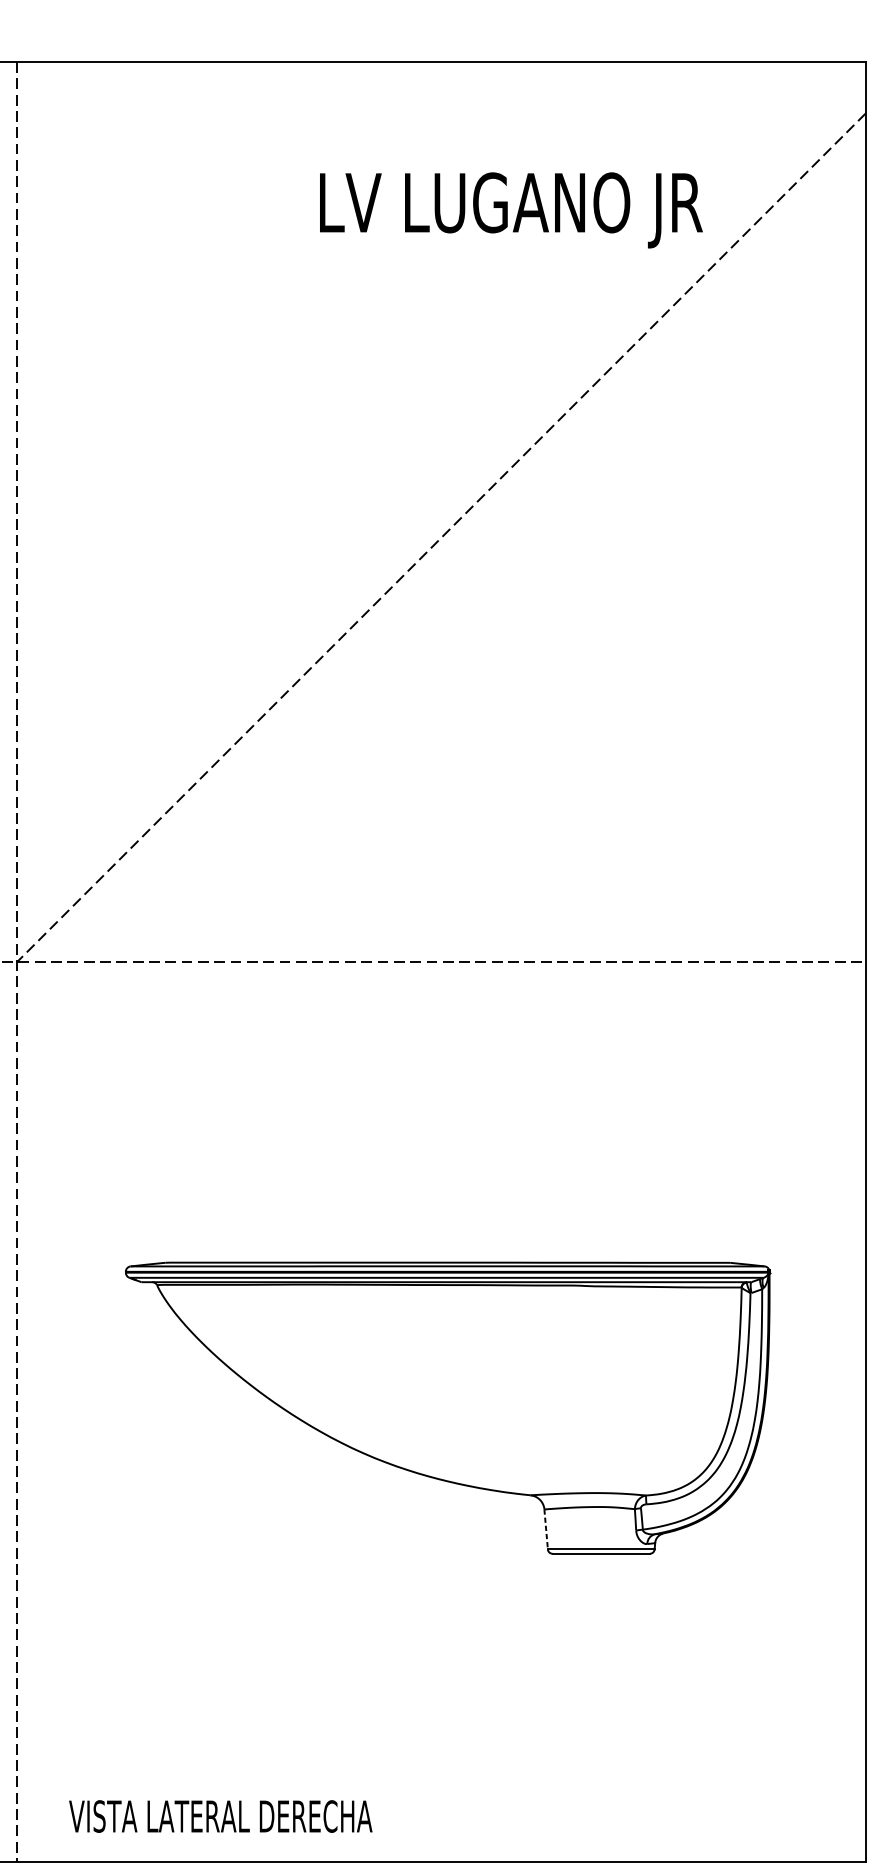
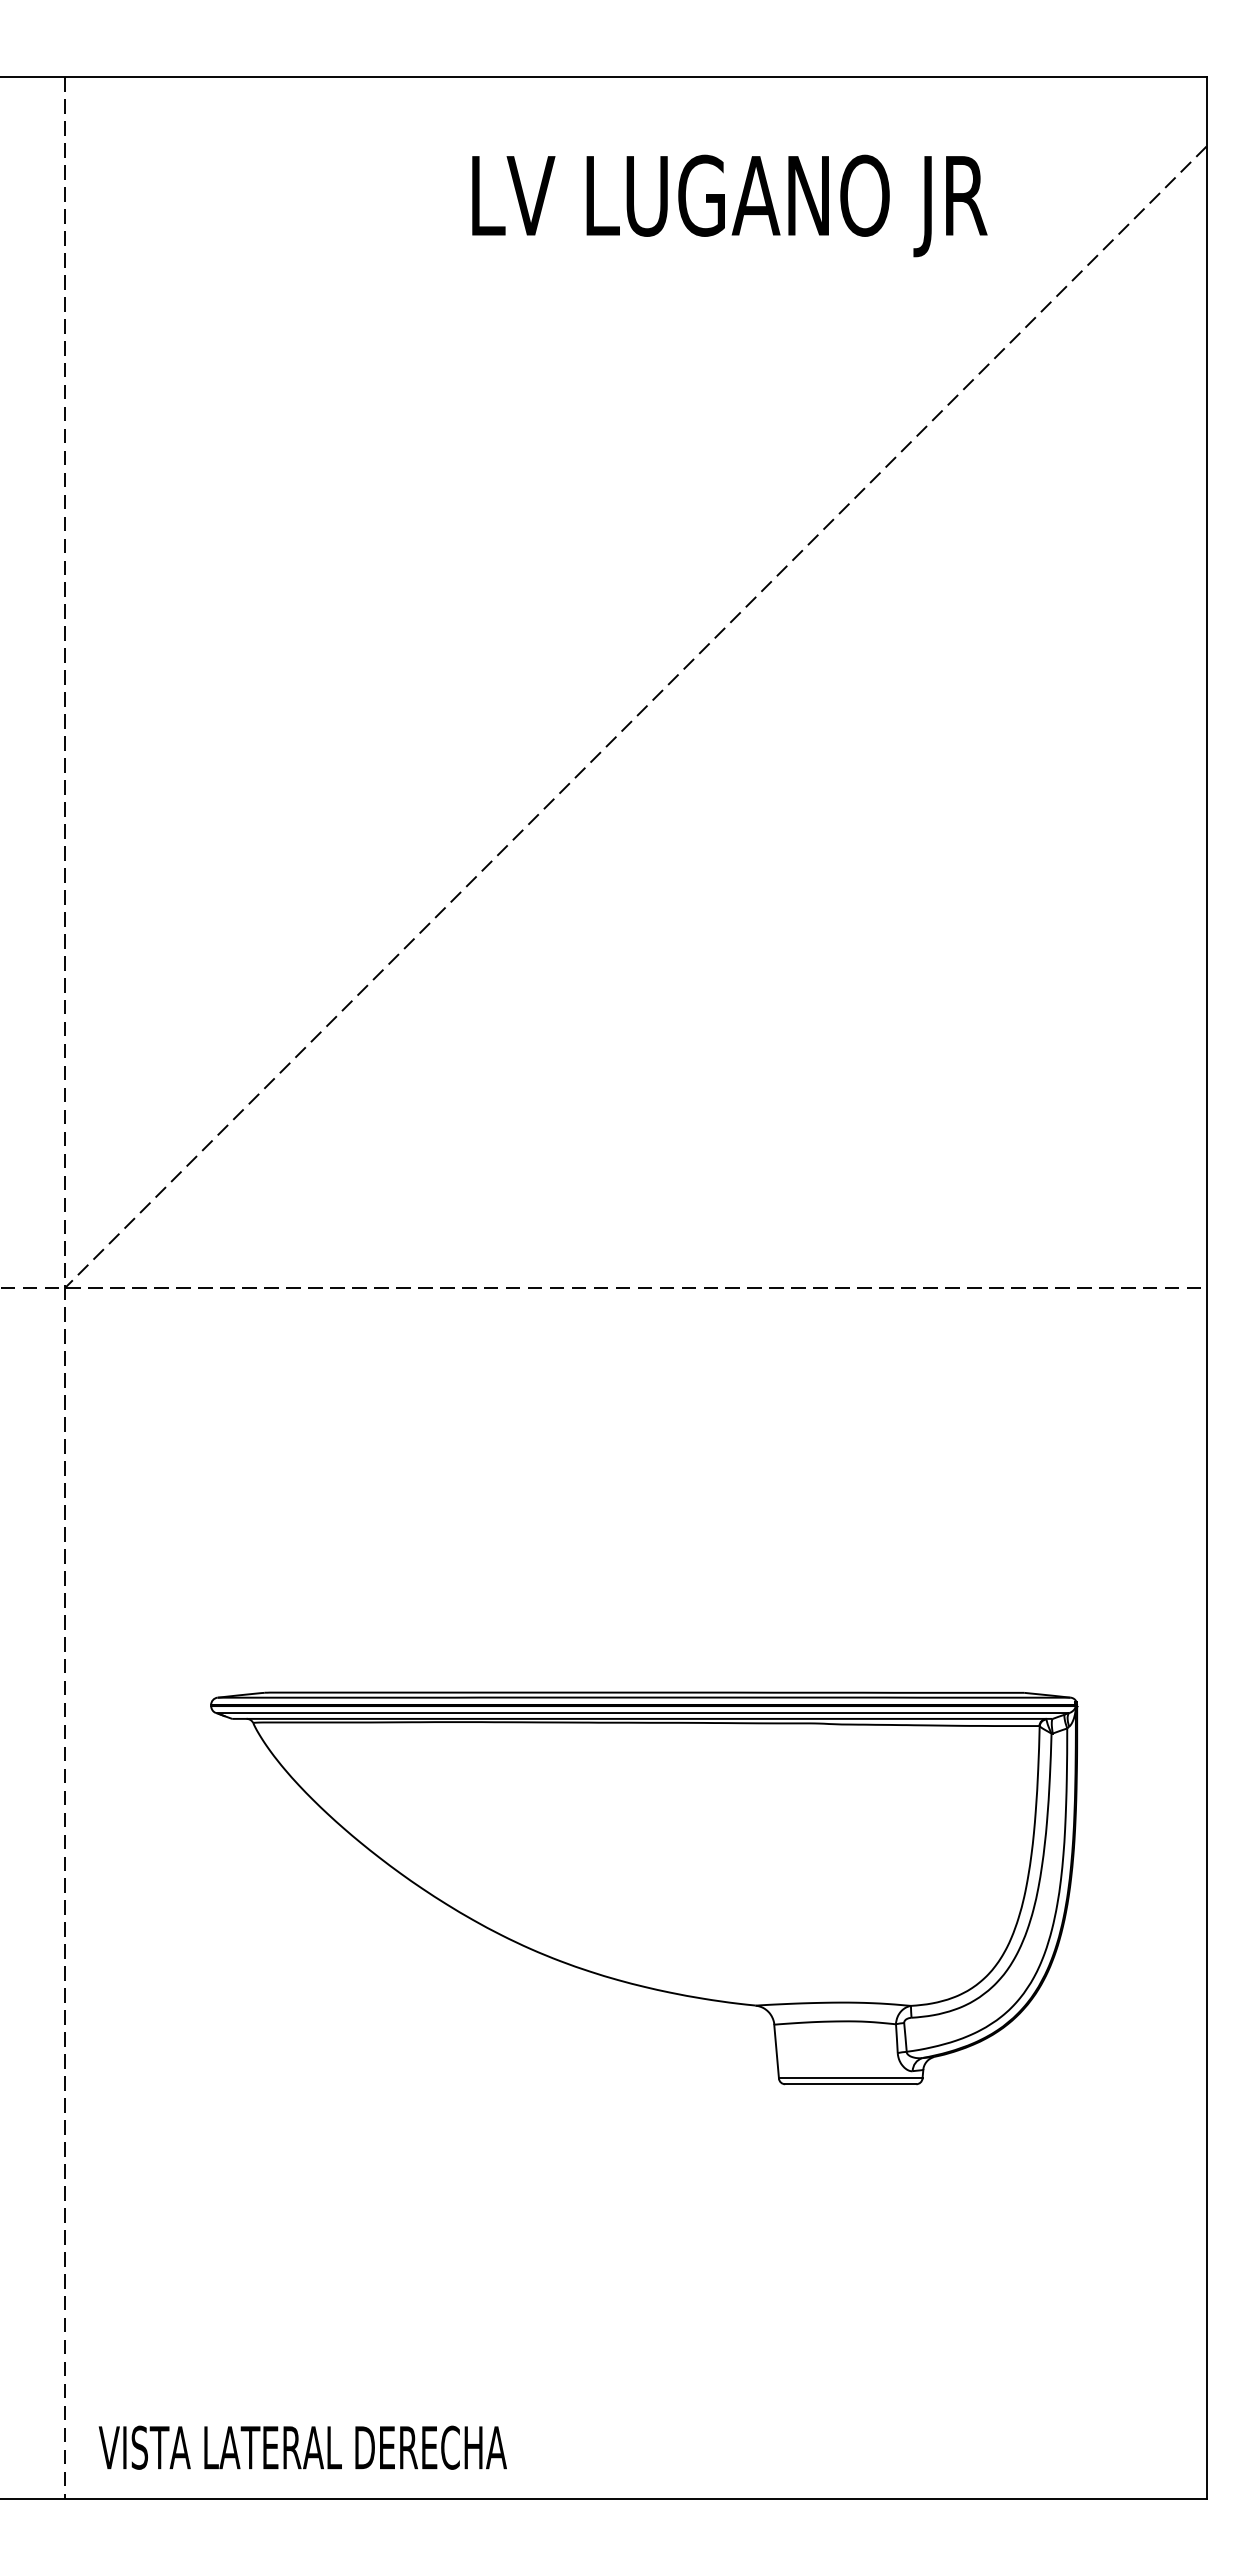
text: (511, 210) -> (729, 205), moved
line: (546, 1529) -> (776, 2051), dashed -> solid
text: (220, 1816) -> (302, 2447), moved

